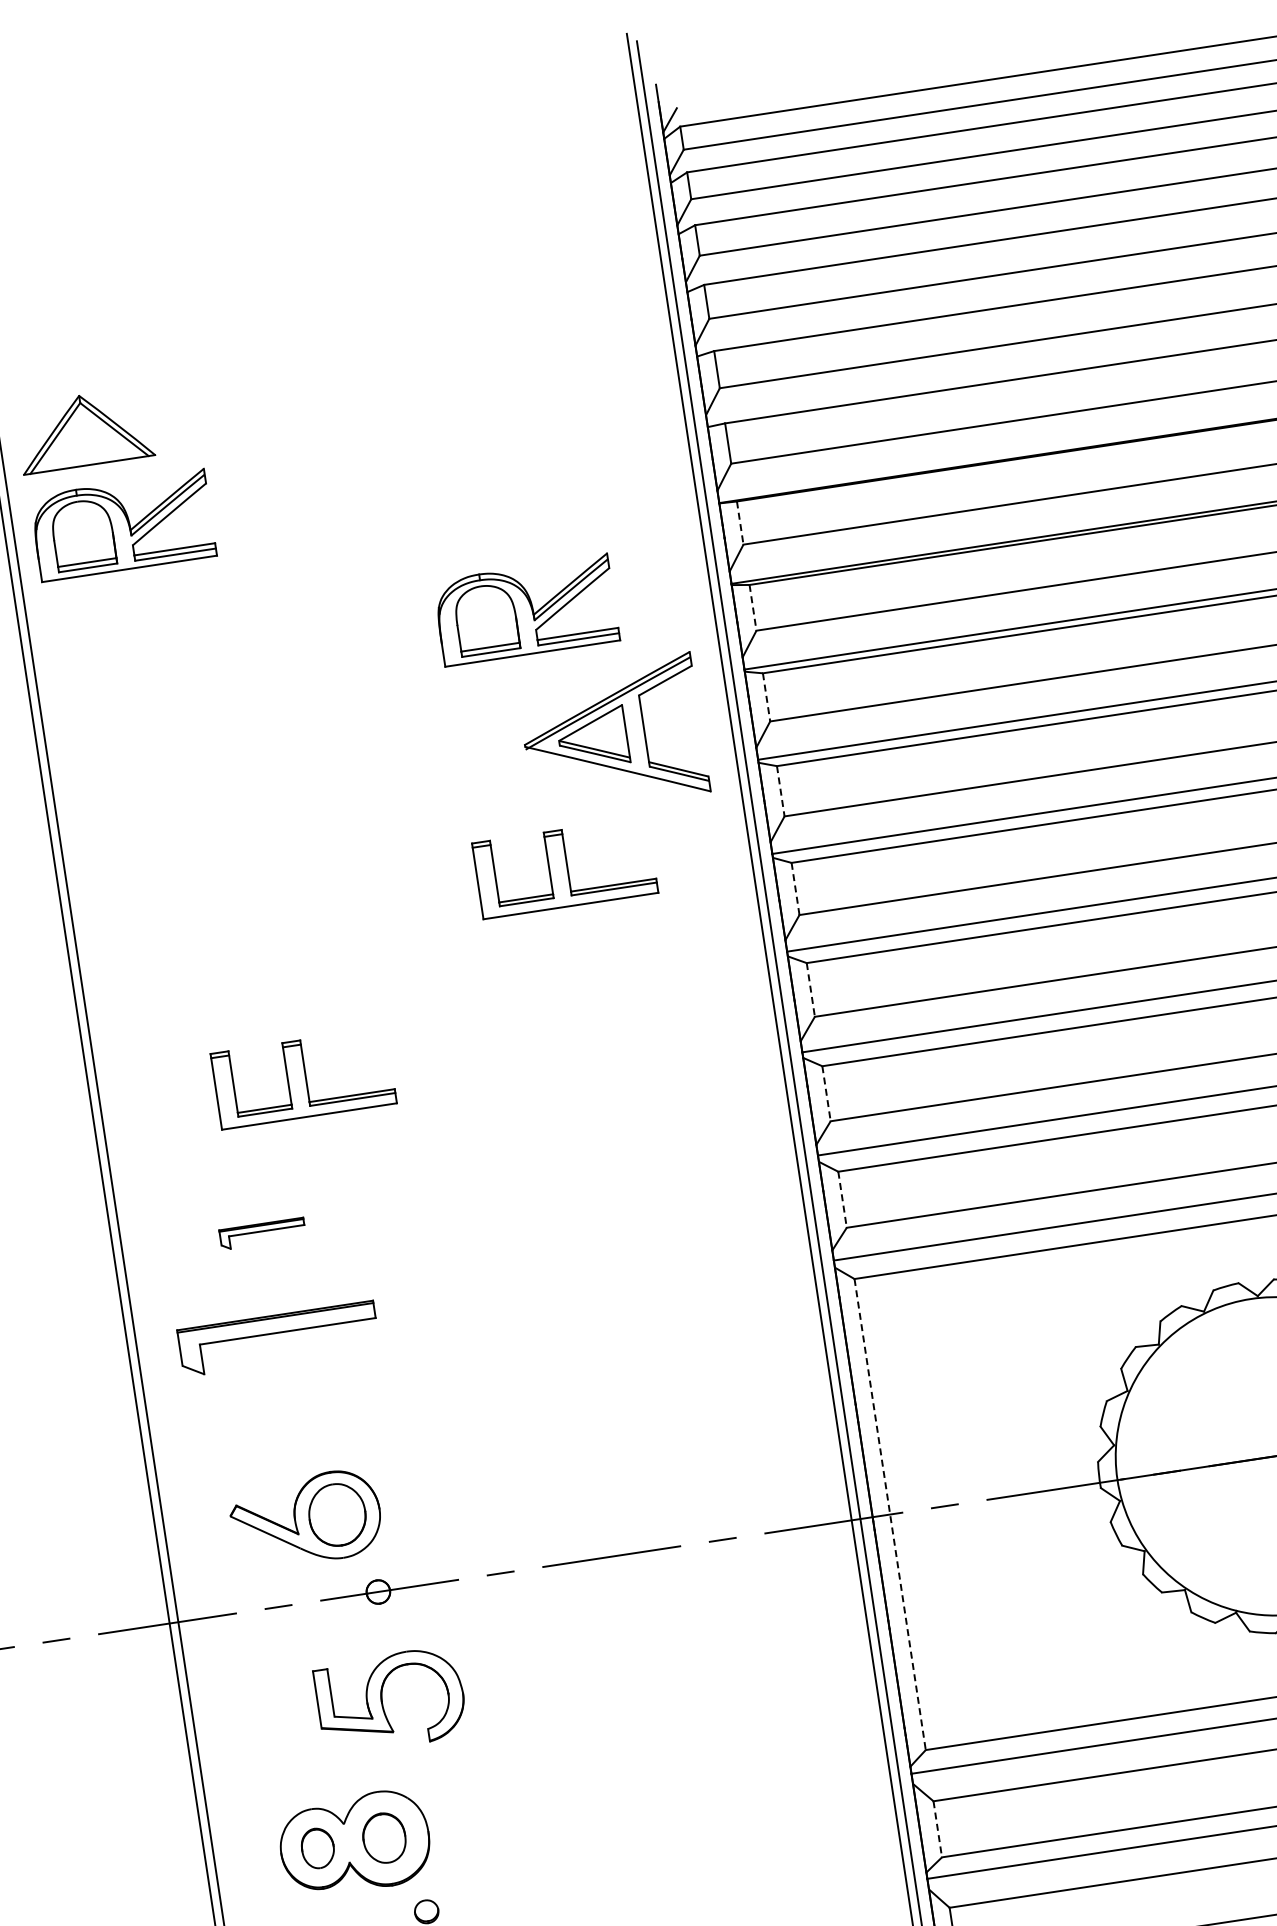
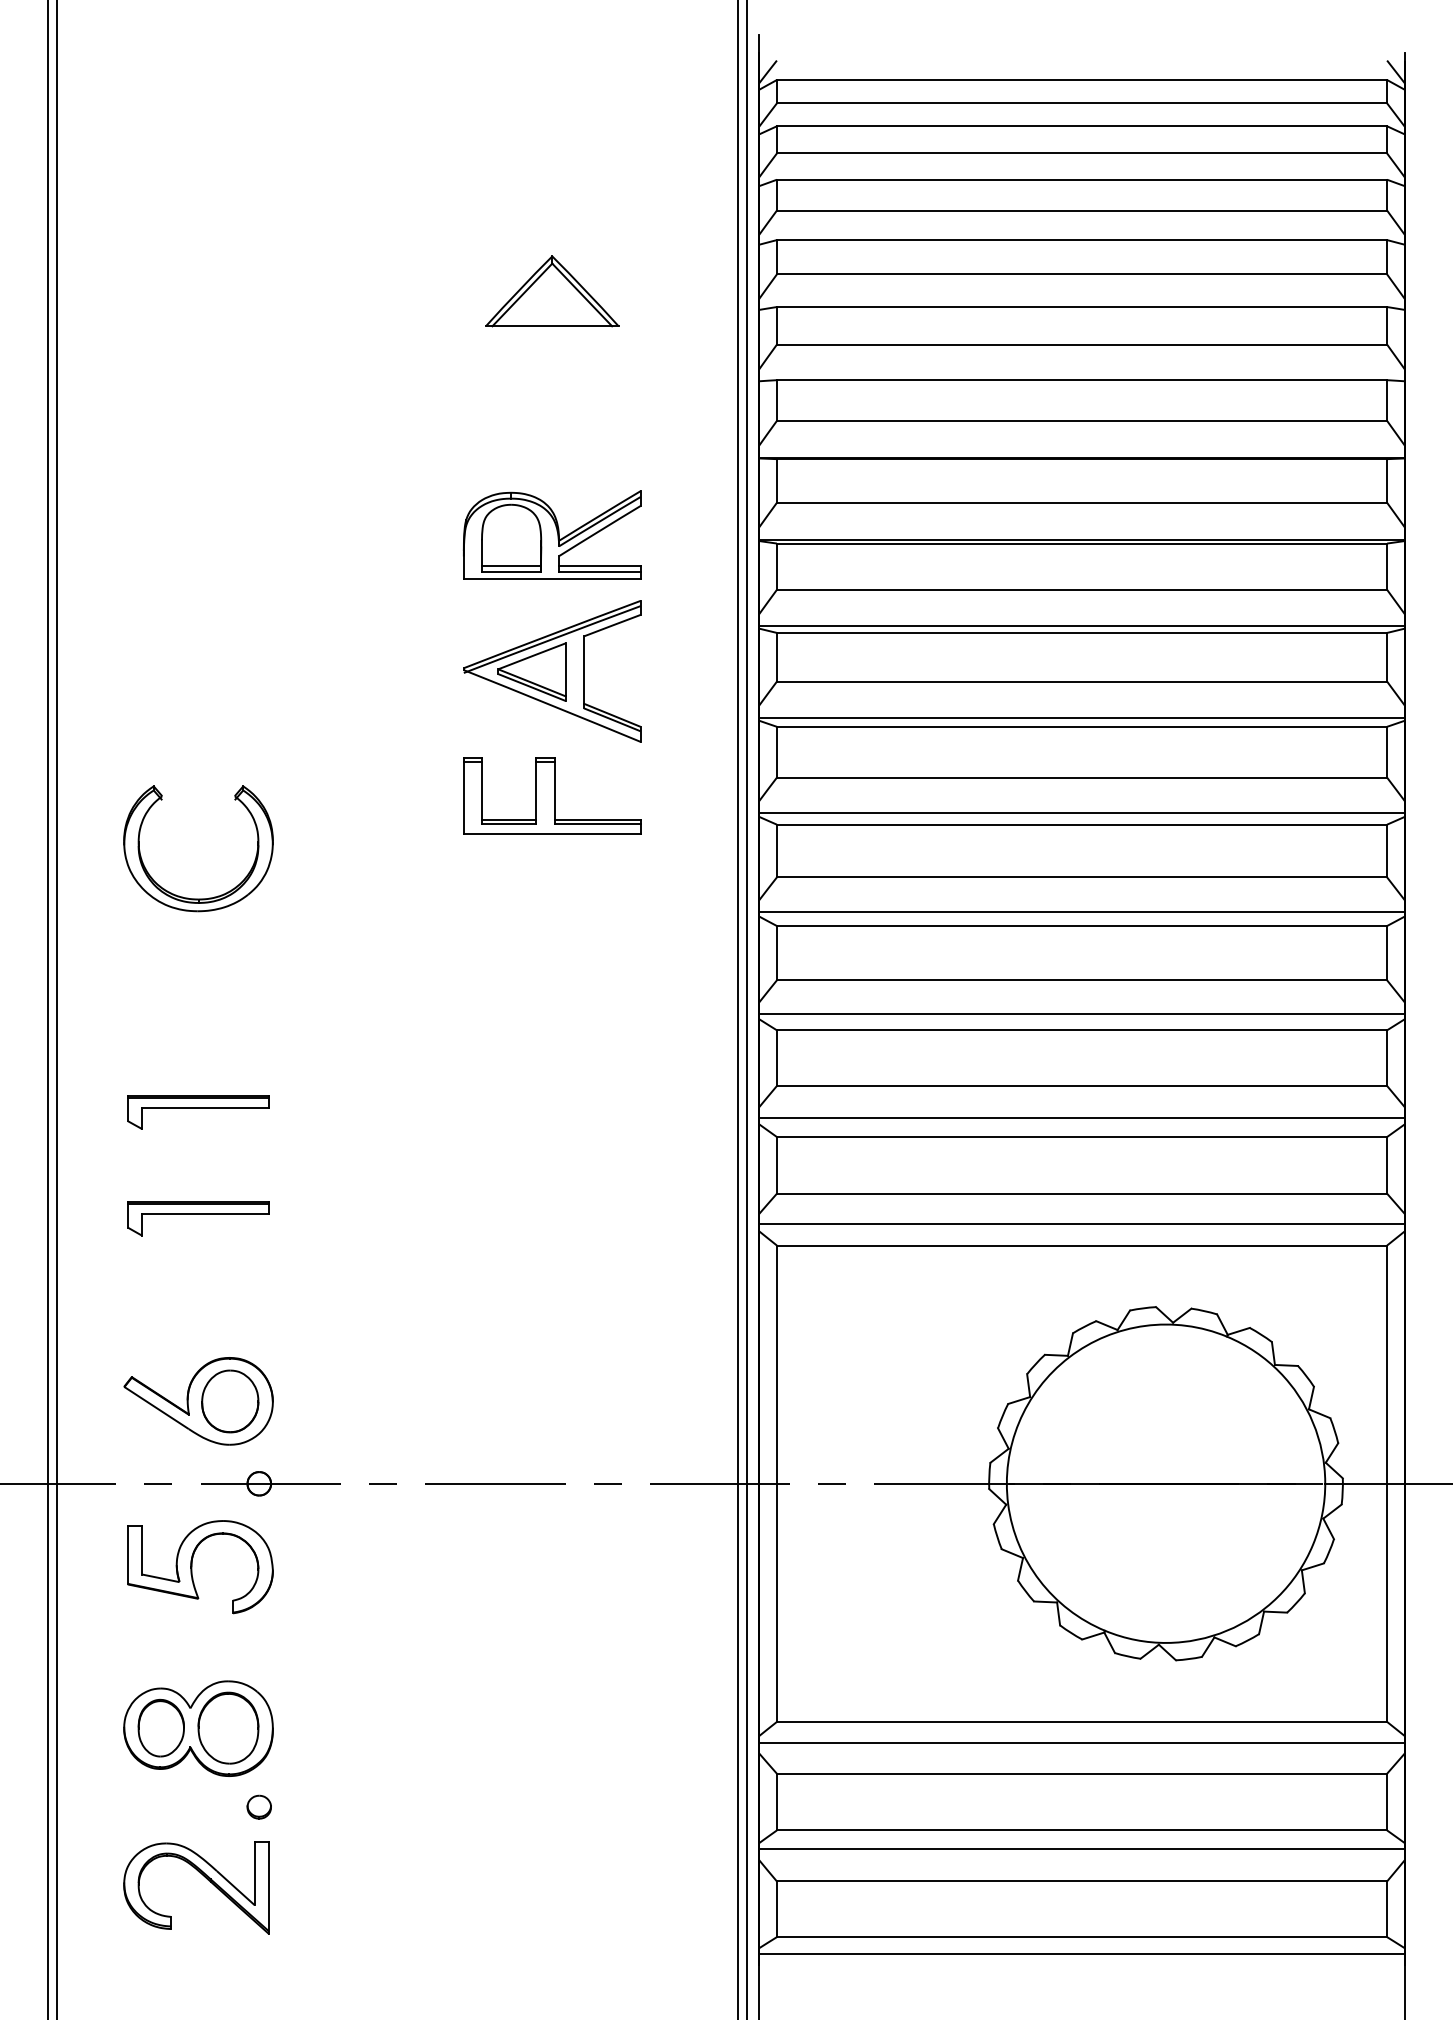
part: (84, 430) -> (552, 291), moved
line: (739, 522) -> (776, 480), dashed -> solid
part: (122, 525) -> (165, 390), removed
line: (752, 608) -> (776, 567), dashed -> solid
line: (766, 697) -> (776, 657), dashed -> solid
part: (613, 734) -> (552, 671), moved
line: (780, 791) -> (776, 752), dashed -> solid
line: (795, 889) -> (776, 851), dashed -> solid
line: (810, 990) -> (776, 953), dashed -> solid
part: (230, 1022) -> (198, 898), added
part: (303, 1078) -> (262, 964), removed
line: (826, 1094) -> (776, 1058), dashed -> solid
line: (842, 1199) -> (776, 1165), dashed -> solid
part: (262, 1233) -> (198, 1112), size x1.67
part: (278, 1338) -> (198, 1218), size x0.71
line: (889, 1515) -> (776, 1484), dashed -> solid
part: (383, 1702) -> (192, 1567), moved
line: (937, 1829) -> (776, 1802), dashed -> solid
part: (384, 1837) -> (228, 1727), size x1.43
part: (317, 1848) -> (160, 1728), size x1.43

